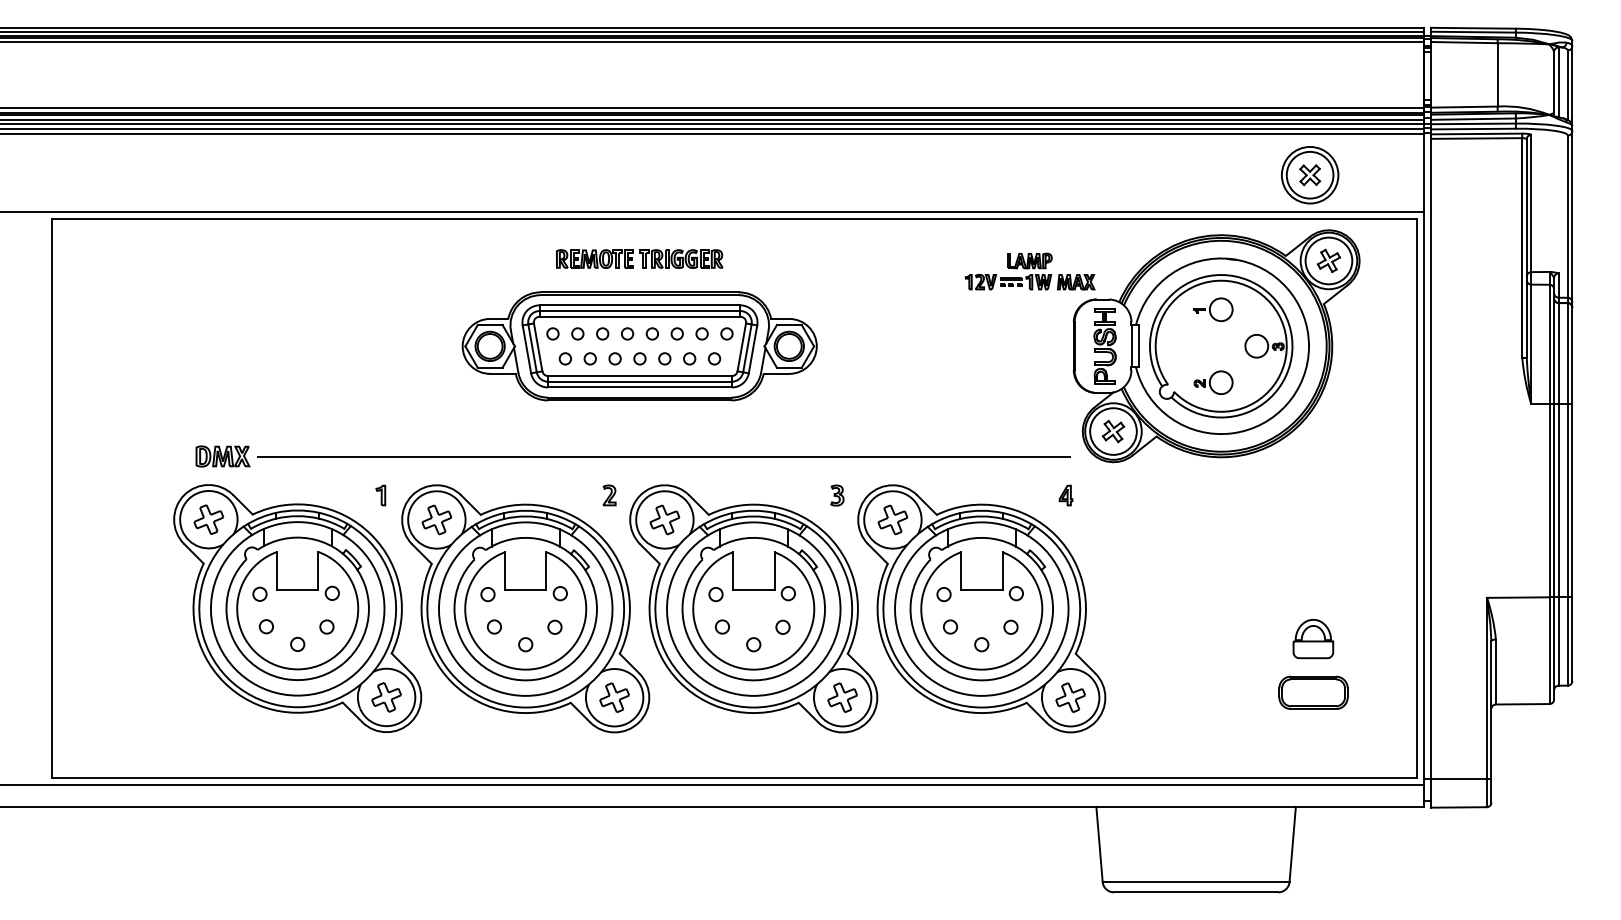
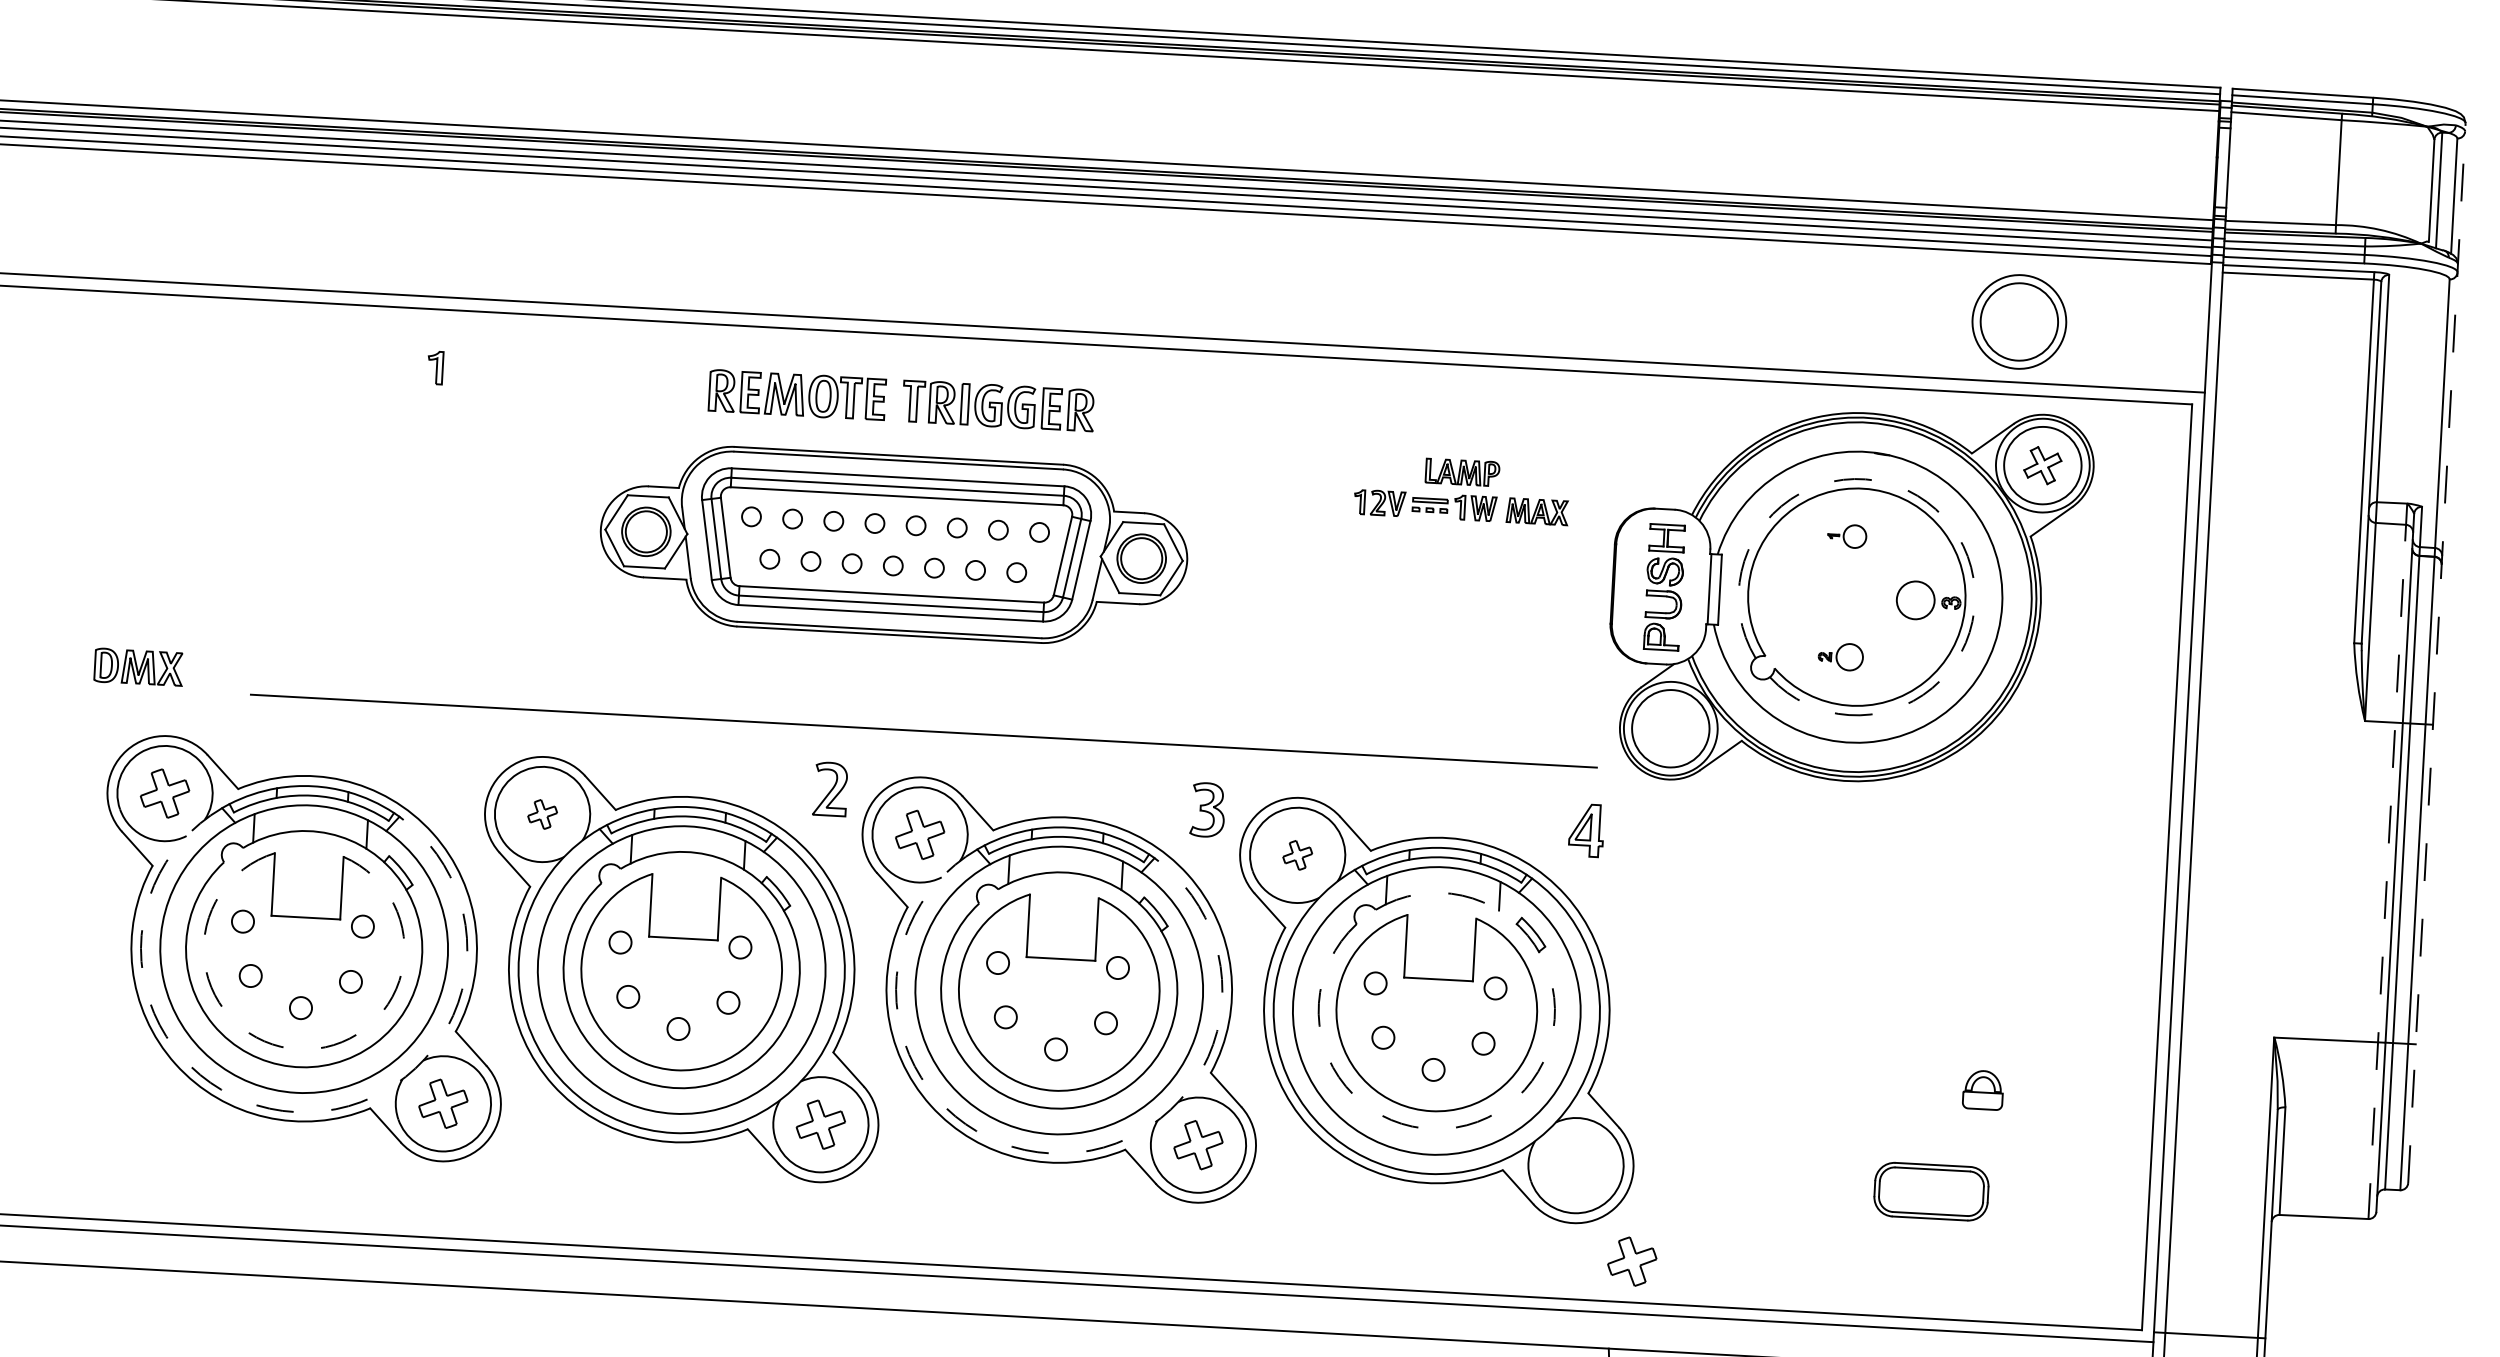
part: (1310, 175) -> (2019, 322), removed
part: (639, 258) -> (901, 399), size x1.4
part: (1029, 271) -> (1461, 489), moved
arc: (1275, 300) -> (1950, 526), solid -> dashed
part: (1213, 309) -> (1847, 535), size x0.6
line: (1572, 360) -> (2437, 652), solid -> dashed
part: (1213, 382) -> (1840, 656), size x0.7
part: (1113, 431) -> (1670, 728), removed
part: (222, 456) -> (138, 667), moved
line: (1549, 488) -> (2387, 862), solid -> dashed
part: (380, 495) -> (434, 367), moved
part: (609, 495) -> (830, 789), size x1.6
part: (837, 495) -> (1208, 809), size x1.6
part: (1065, 495) -> (1585, 830), size x1.6
part: (436, 519) -> (541, 813), size x0.6
part: (892, 519) -> (1297, 854), size x0.6
part: (1313, 638) -> (1983, 1089), size x0.6
arc: (1027, 663) -> (1507, 1105), solid -> dashed
arc: (297, 669) -> (298, 1049), solid -> dashed
part: (1313, 692) -> (1931, 1191), moved
part: (1070, 697) -> (1632, 1261), moved
arc: (298, 707) -> (296, 1112), solid -> dashed
arc: (754, 707) -> (1051, 1153), solid -> dashed

